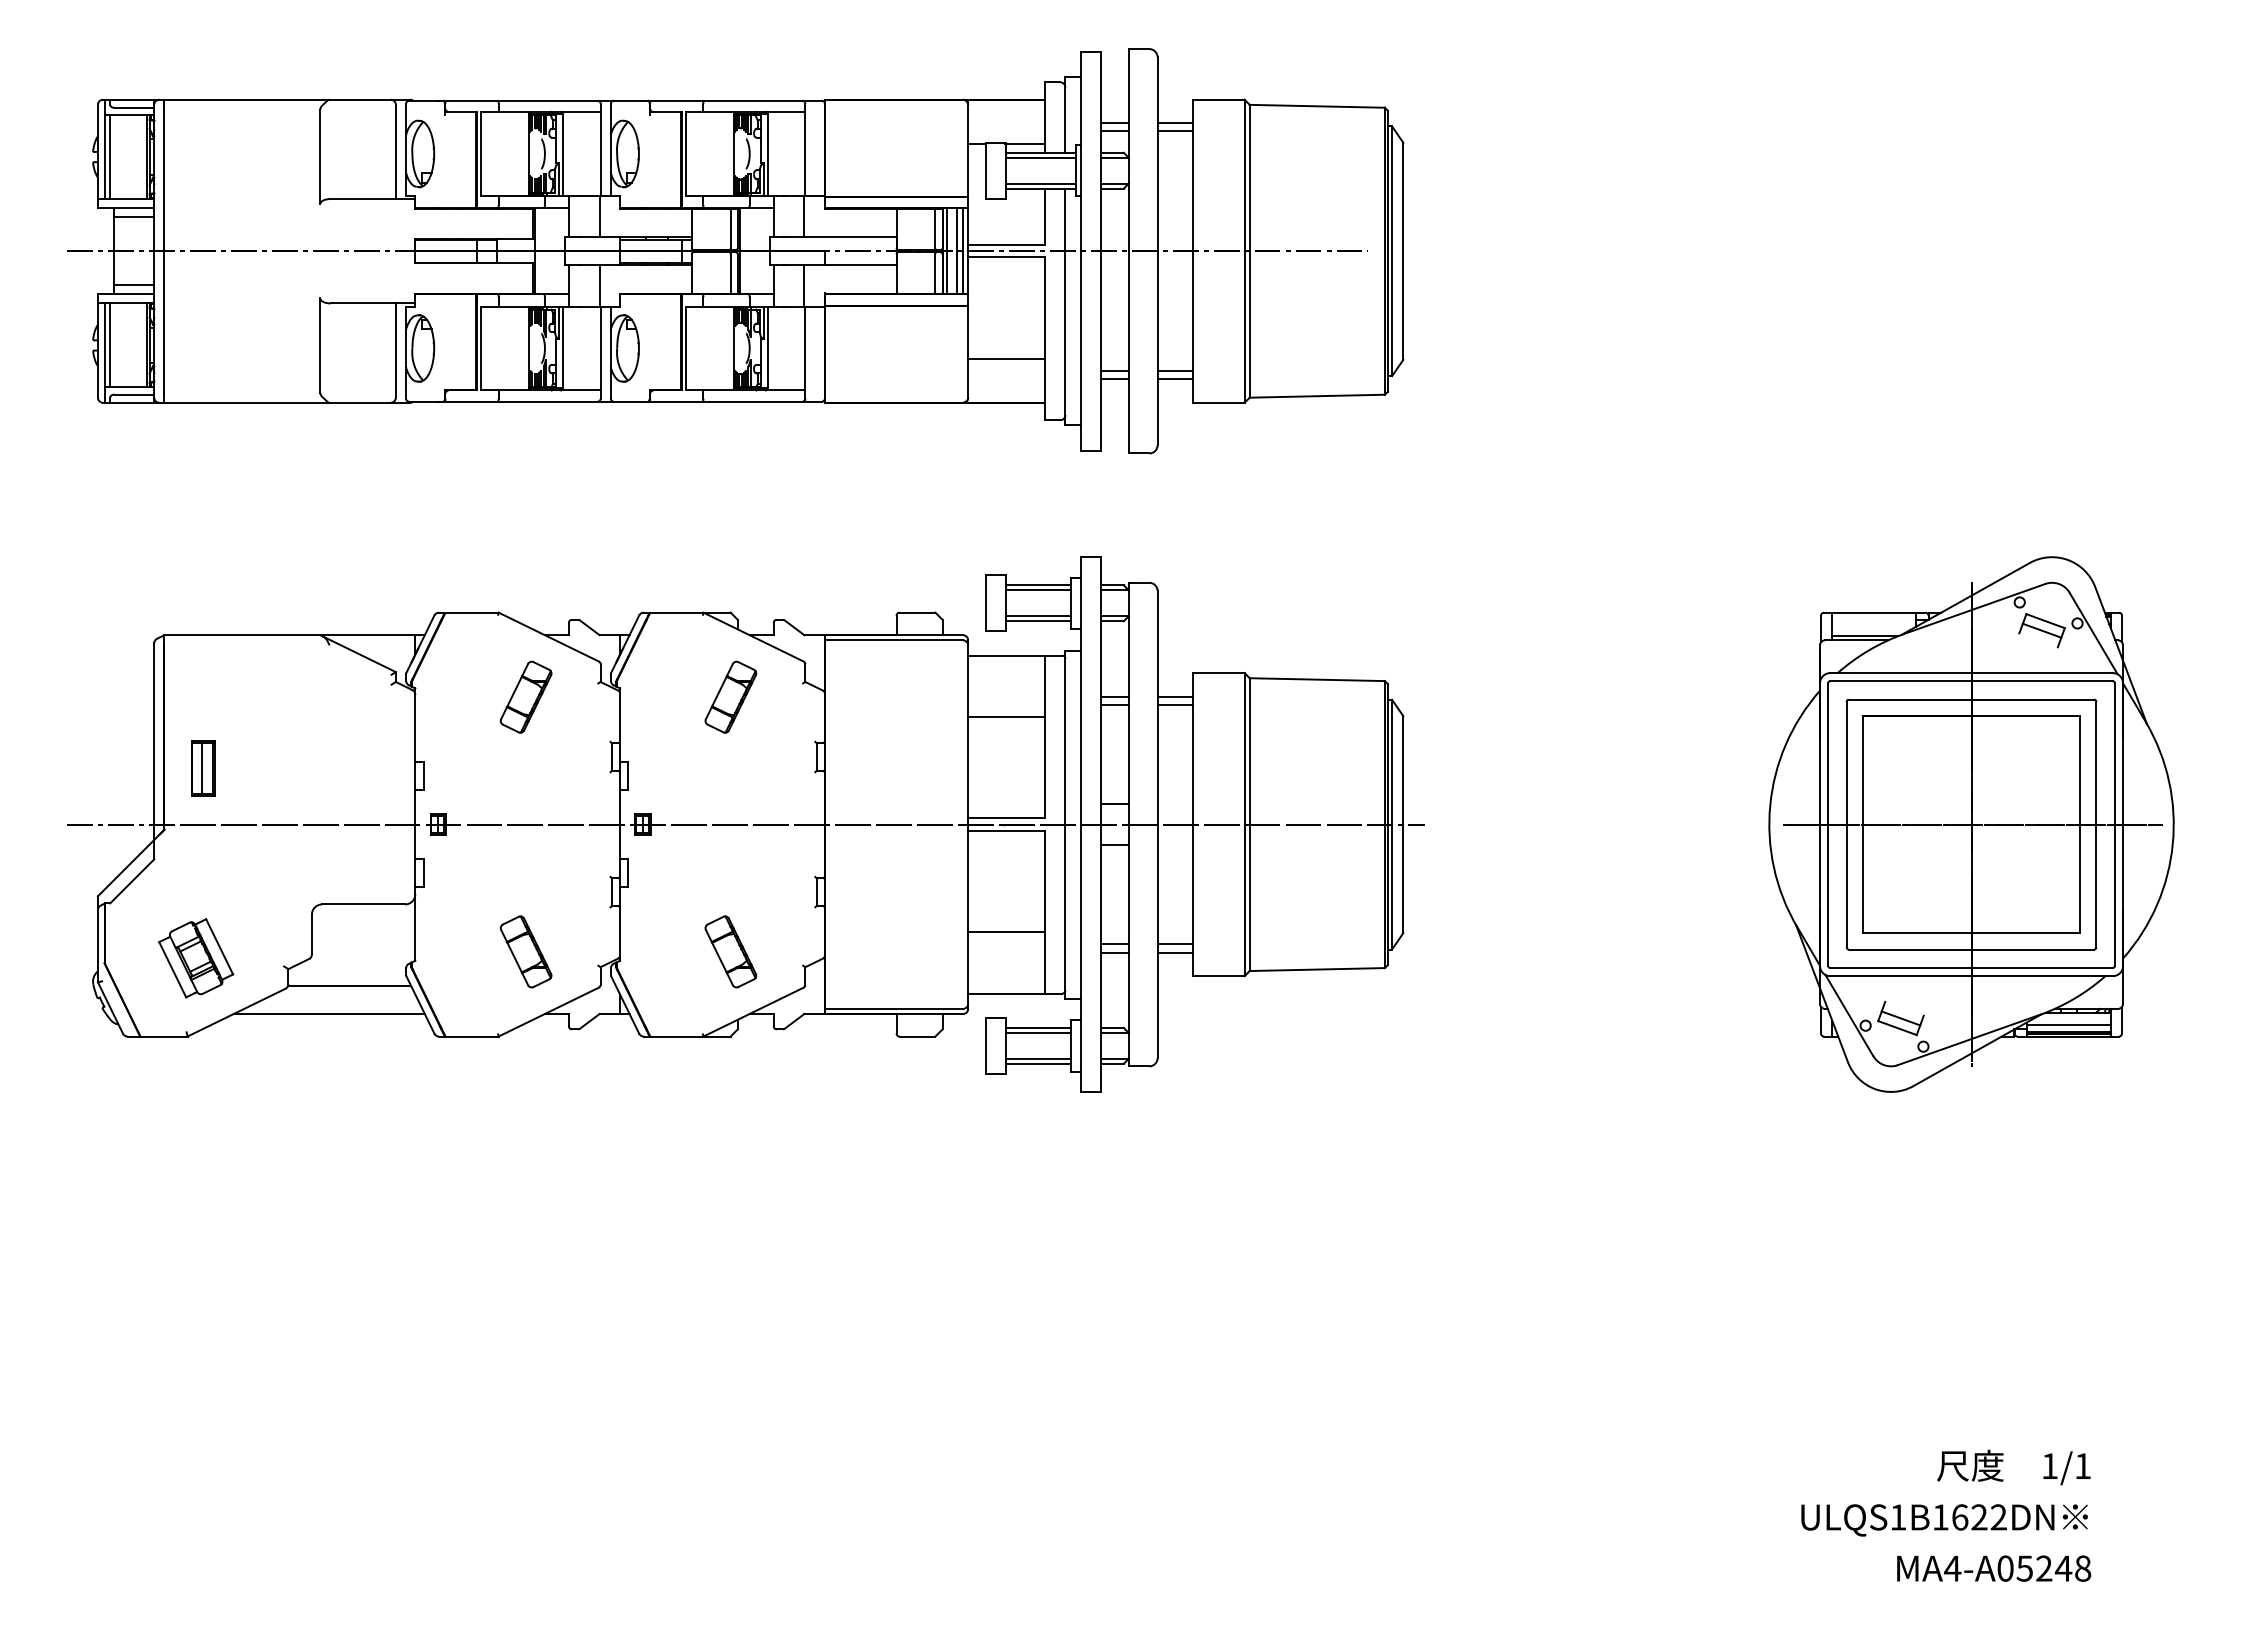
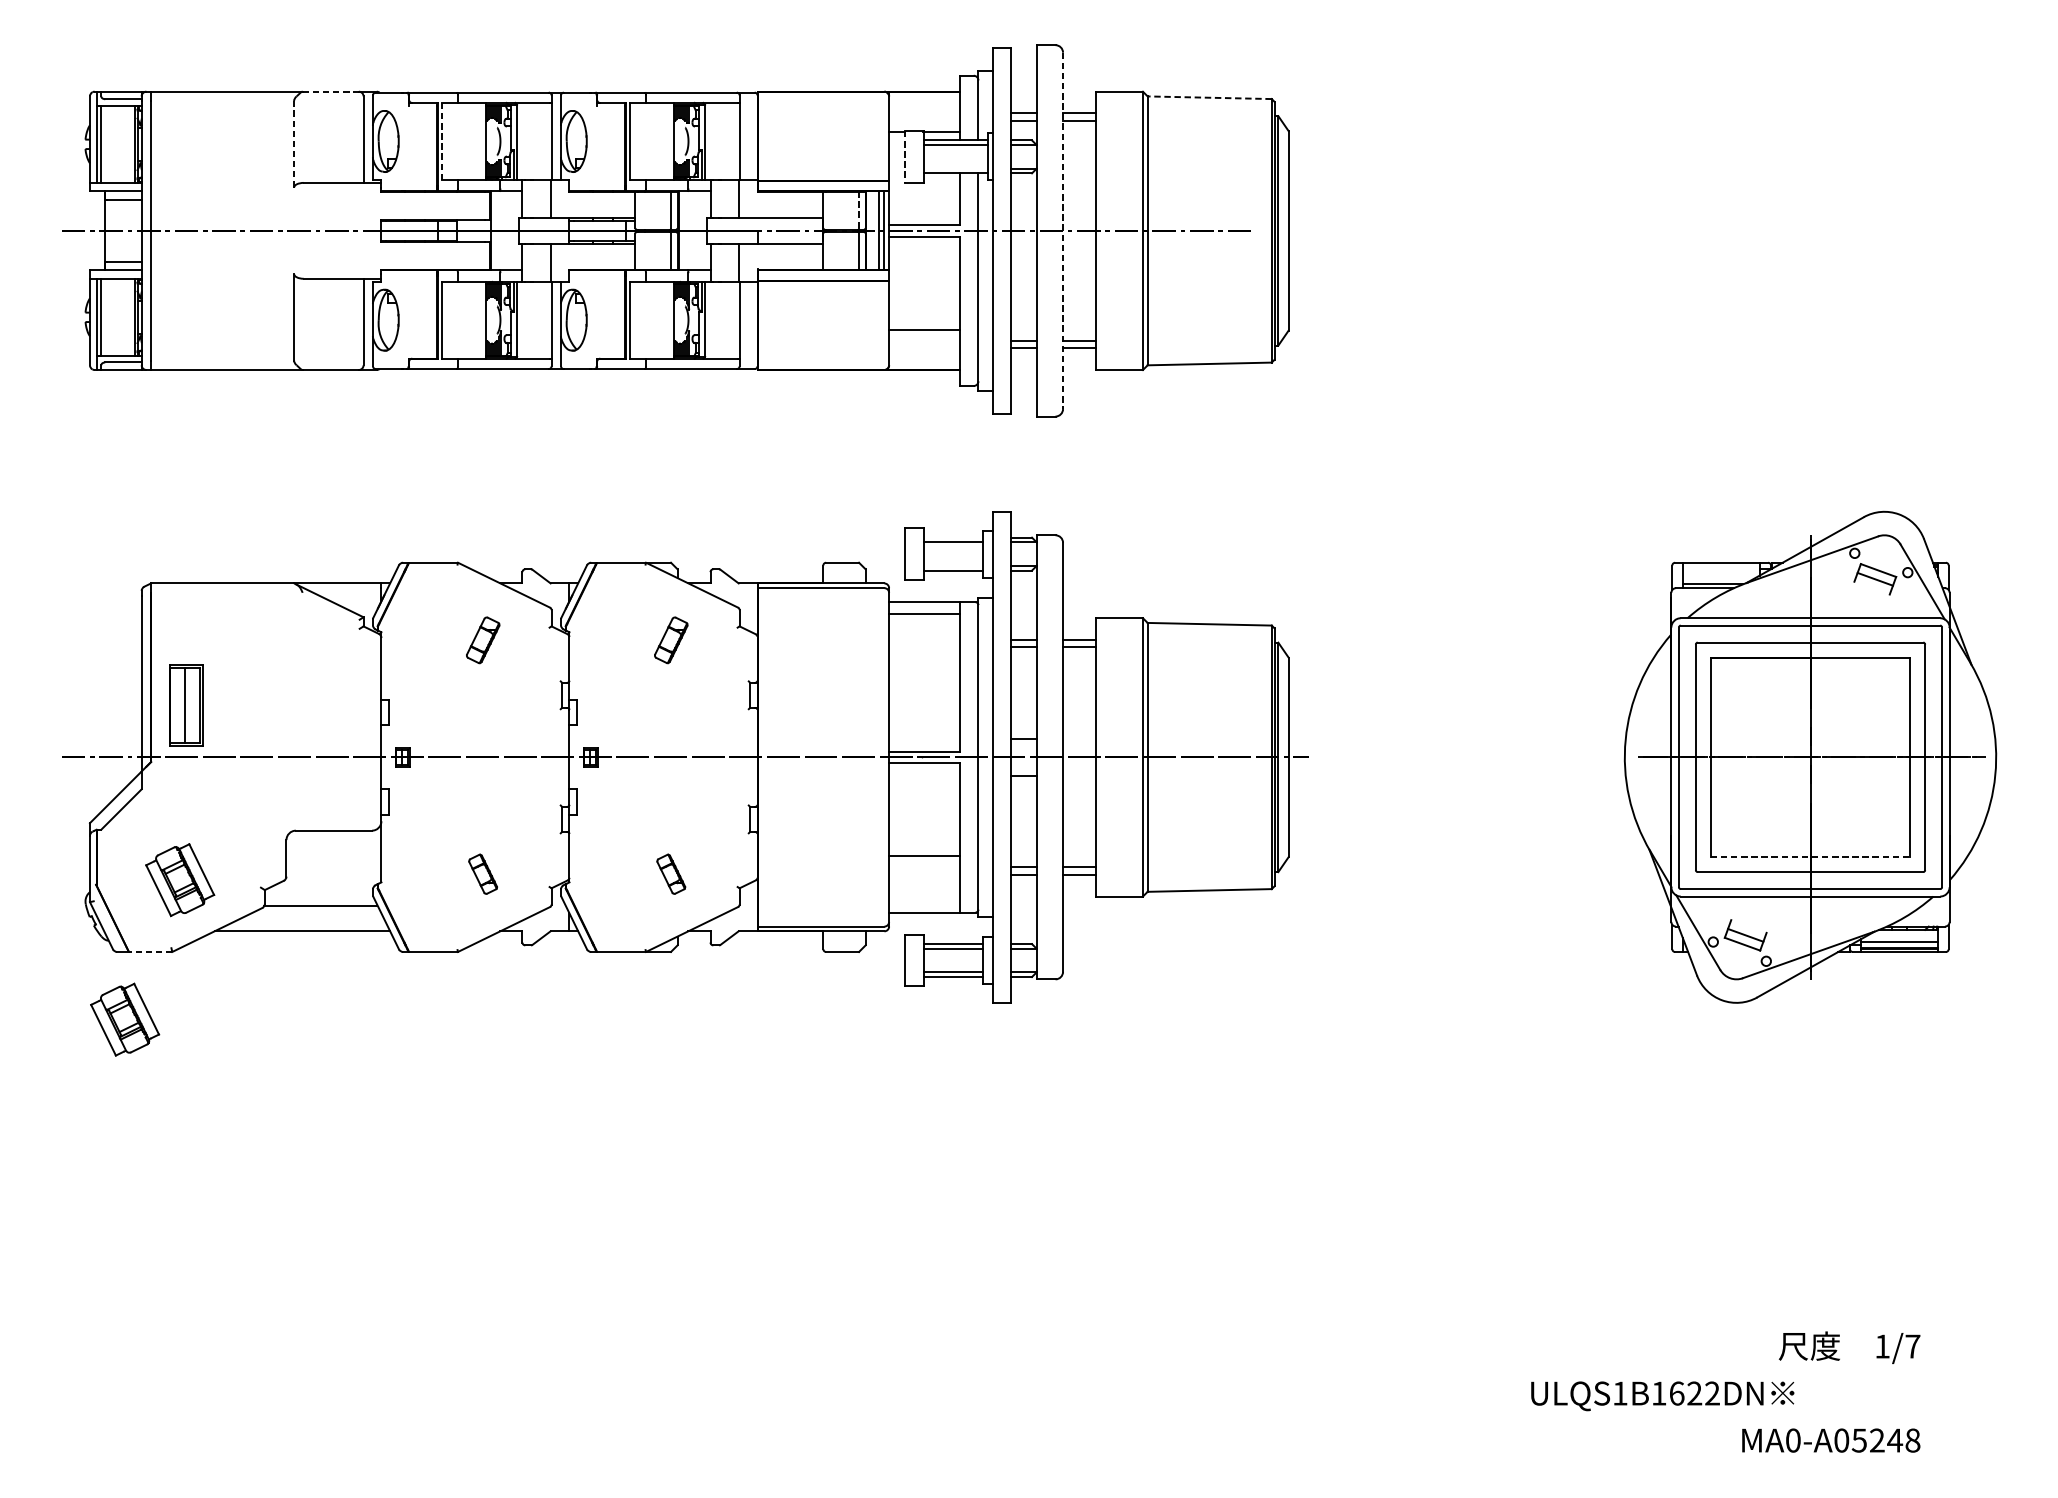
line: (360, 99) -> (331, 91), solid -> dashed
line: (1317, 106) -> (1209, 97), solid -> dashed
line: (481, 153) -> (442, 141), solid -> dashed
line: (320, 156) -> (294, 143), solid -> dashed
line: (985, 171) -> (905, 157), solid -> dashed
line: (1040, 183) -> (955, 168), removed
line: (935, 228) -> (859, 209), solid -> dashed
line: (946, 251) -> (869, 231), removed
line: (1157, 251) -> (1062, 231), solid -> dashed
line: (1038, 585) -> (953, 537), removed
line: (1038, 616) -> (953, 566), removed
part: (525, 696) -> (482, 639), size x0.7
part: (730, 696) -> (670, 639), size x0.7
line: (1006, 717) -> (924, 614), moved
part: (203, 768) -> (186, 705), size x1.6
line: (1971, 933) -> (1810, 857), solid -> dashed
part: (525, 951) -> (482, 873), size x0.6
part: (730, 951) -> (670, 873), size x0.6
line: (163, 1036) -> (150, 951), solid -> dashed
part: (136, 1110) -> (125, 1019), added
text: (2083, 1465) -> (1913, 1345), 1/1 -> 1/7
text: (1944, 1520) -> (1662, 1396), moved
text: (1952, 1568) -> (1793, 1440), MA4-A05248 -> MA0-A05248

